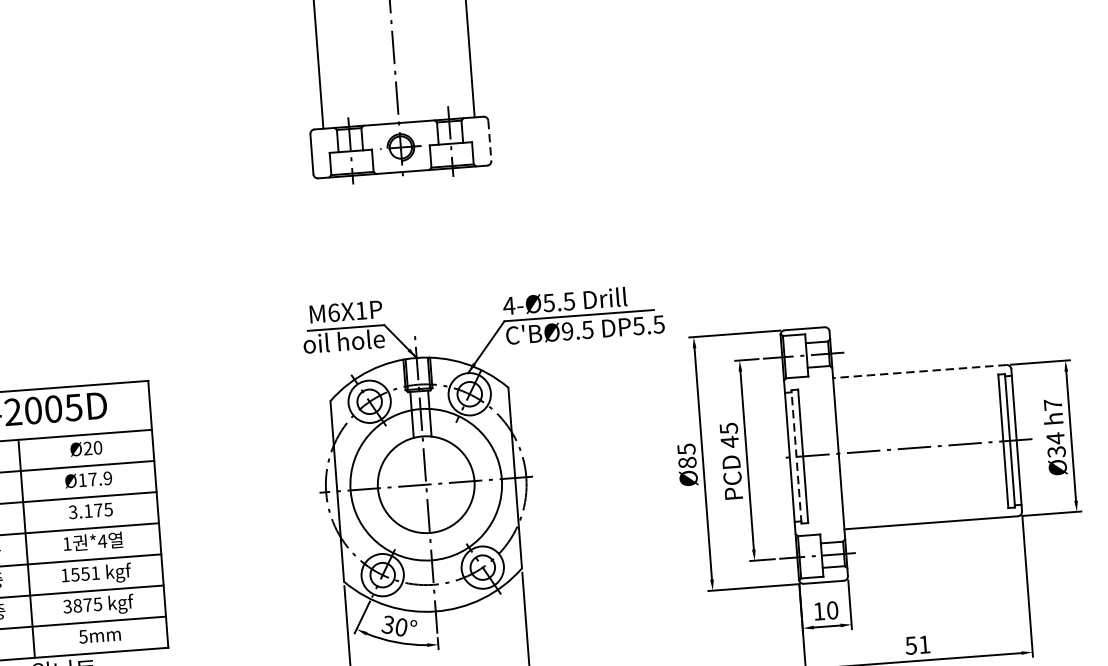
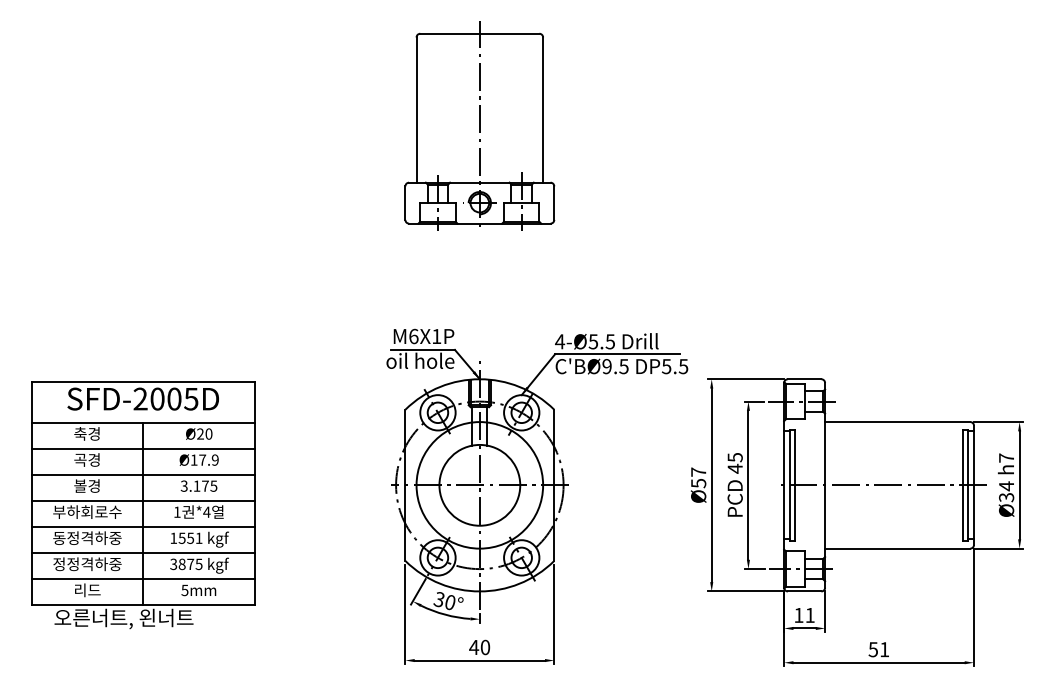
line: (490, 141) -> (554, 203), dashed -> solid
line: (919, 372) -> (897, 422), dashed -> solid
text: (686, 455) -> (698, 477), Ø85 -> Ø57
line: (796, 457) -> (789, 485), dashed -> solid
text: (831, 610) -> (809, 615), 10 -> 11

